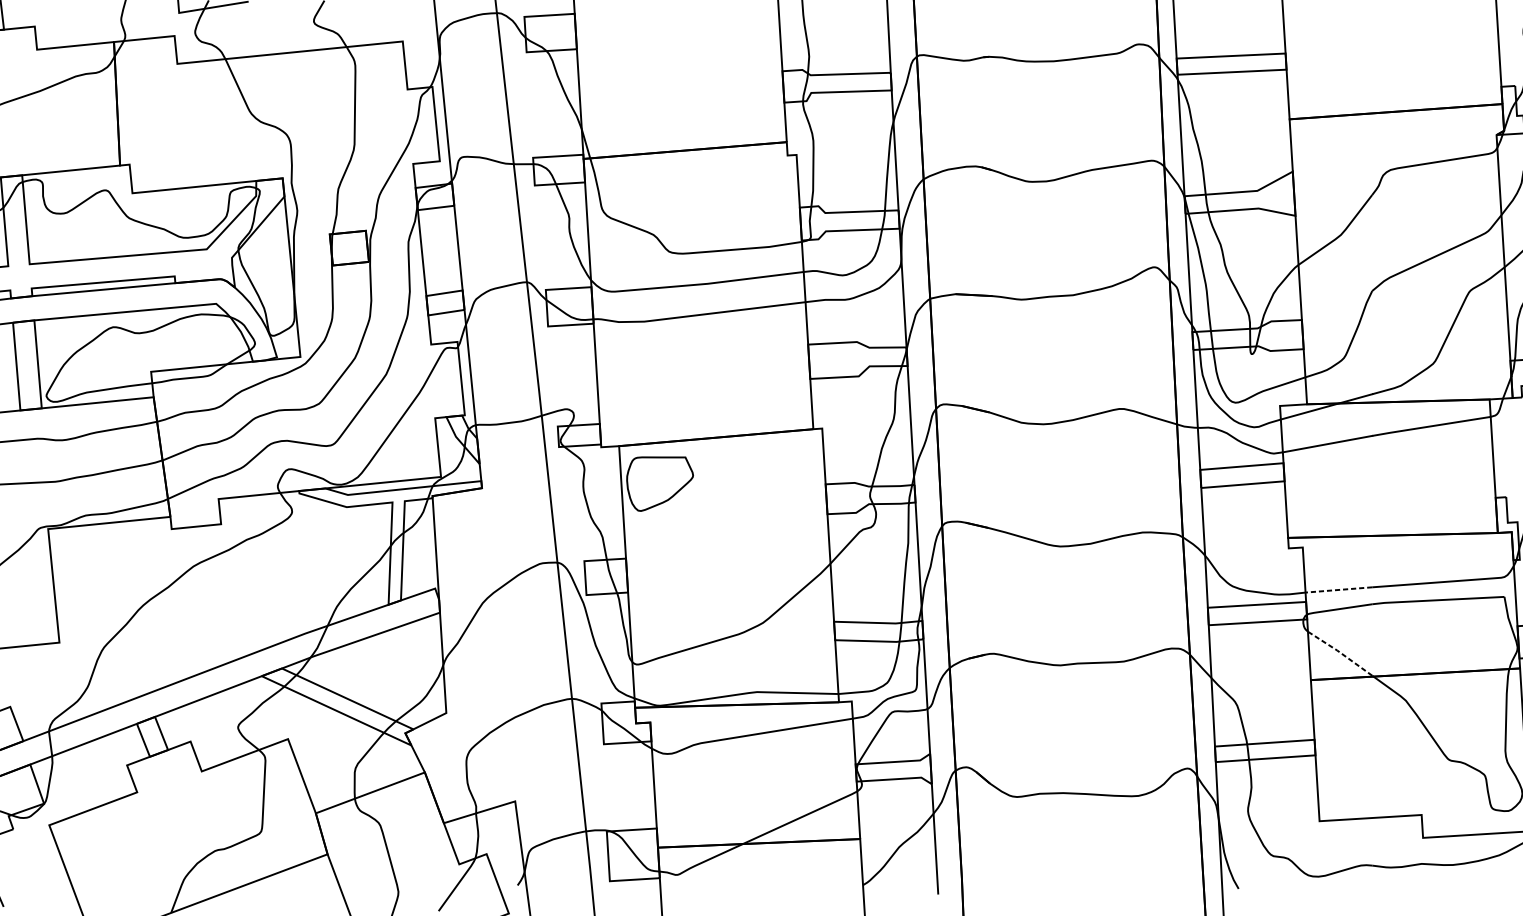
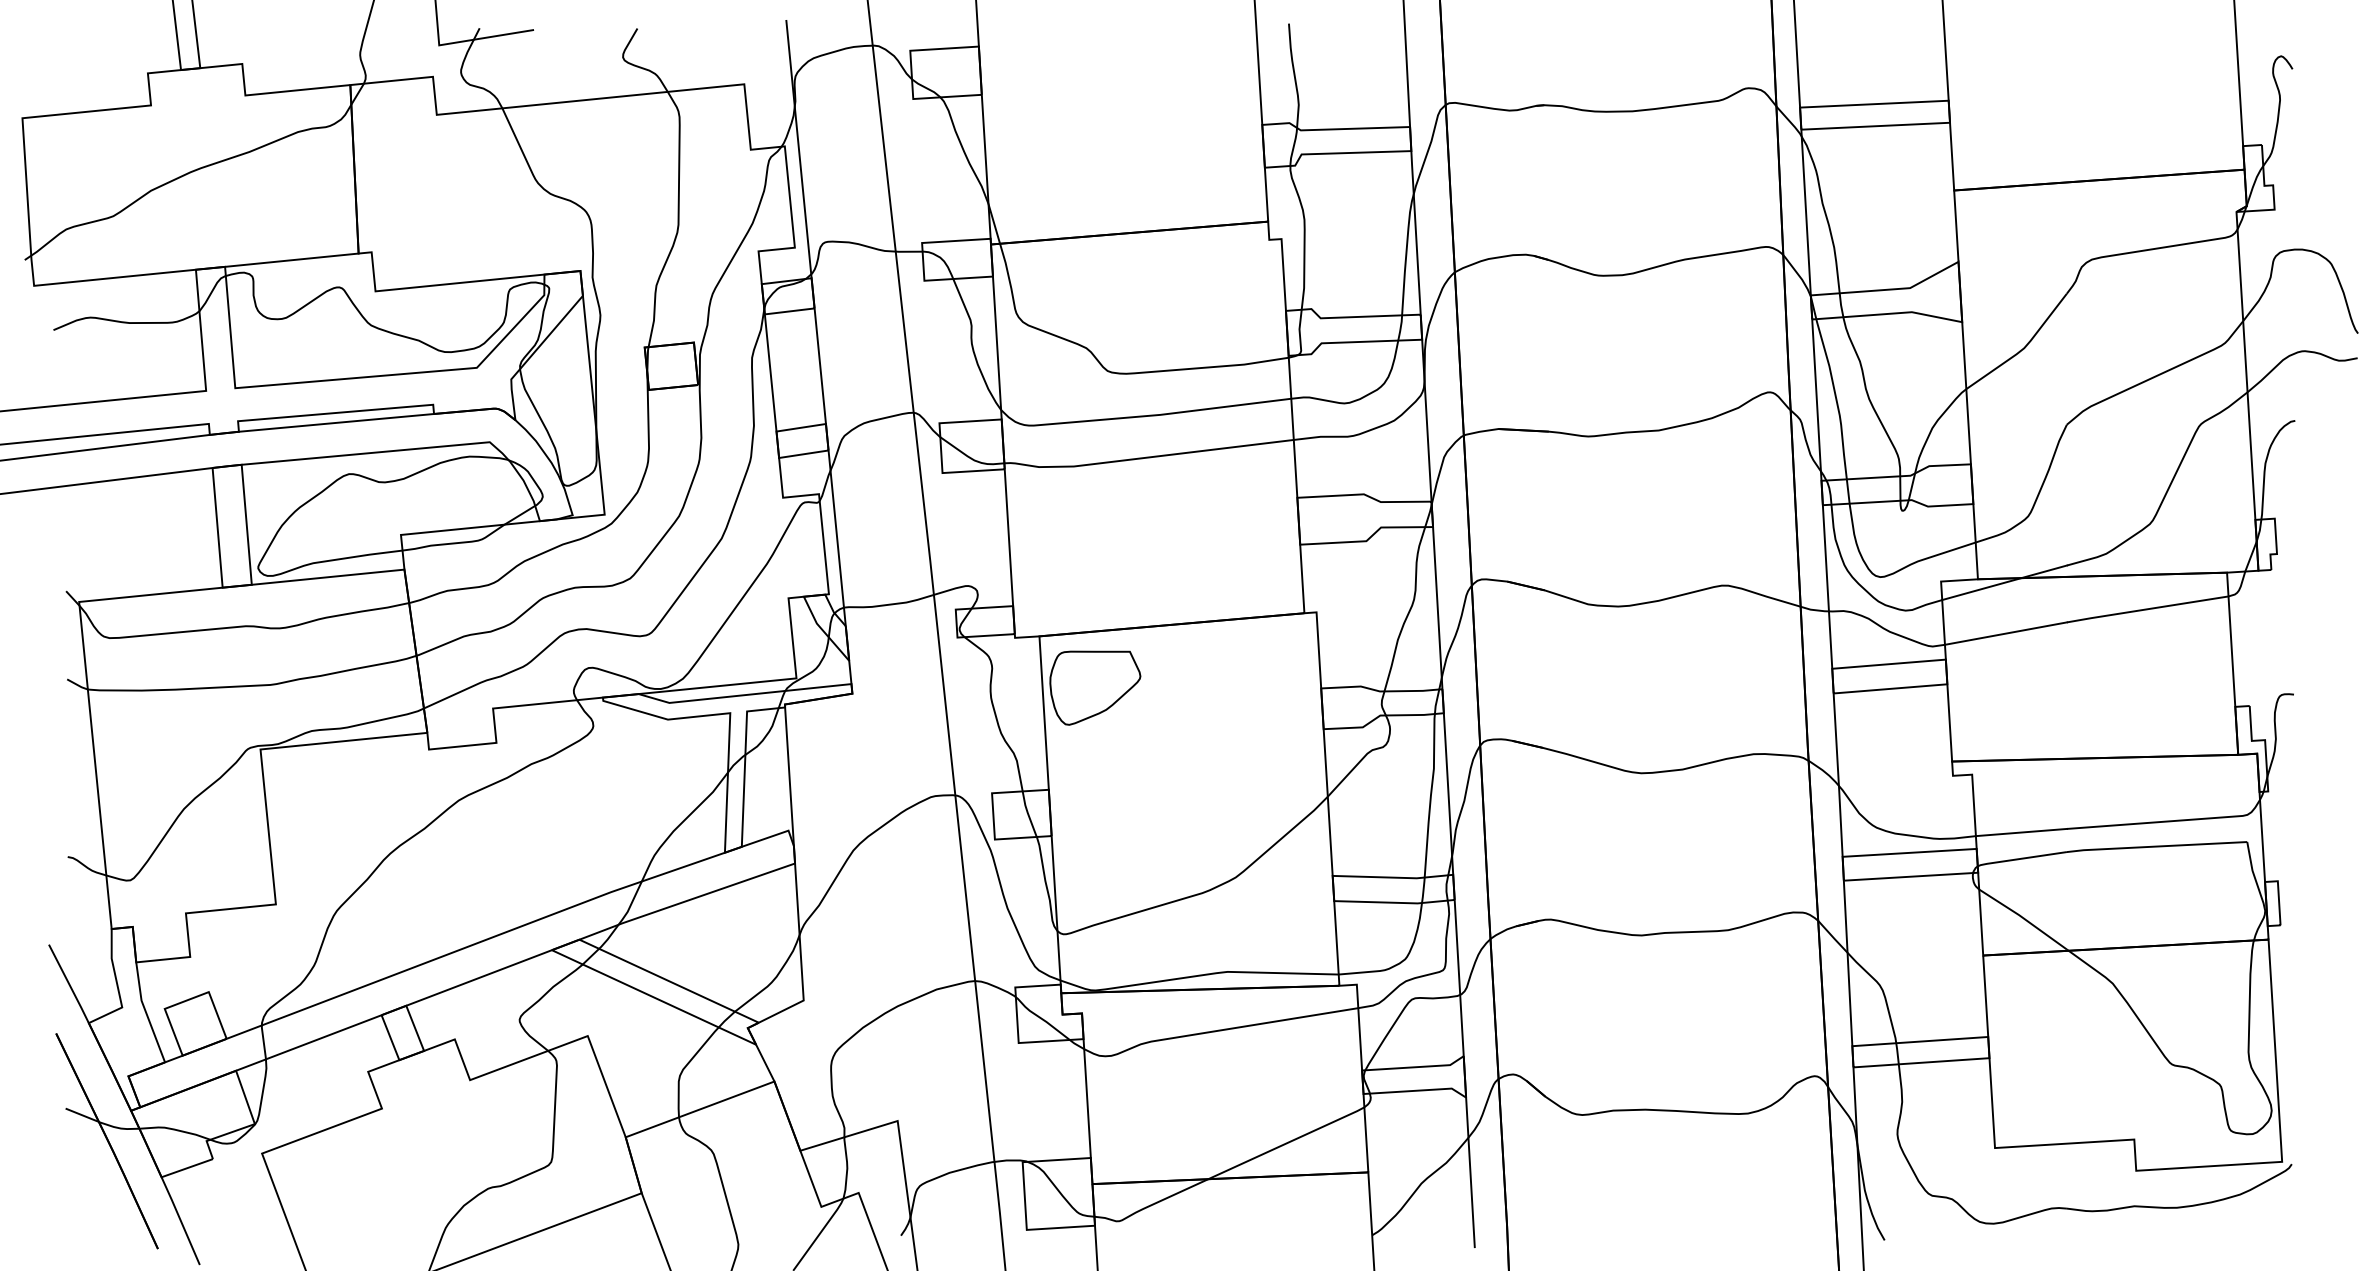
line: (1338, 589) -> (2021, 832), dashed -> solid
line: (1340, 652) -> (2023, 917), dashed -> solid

